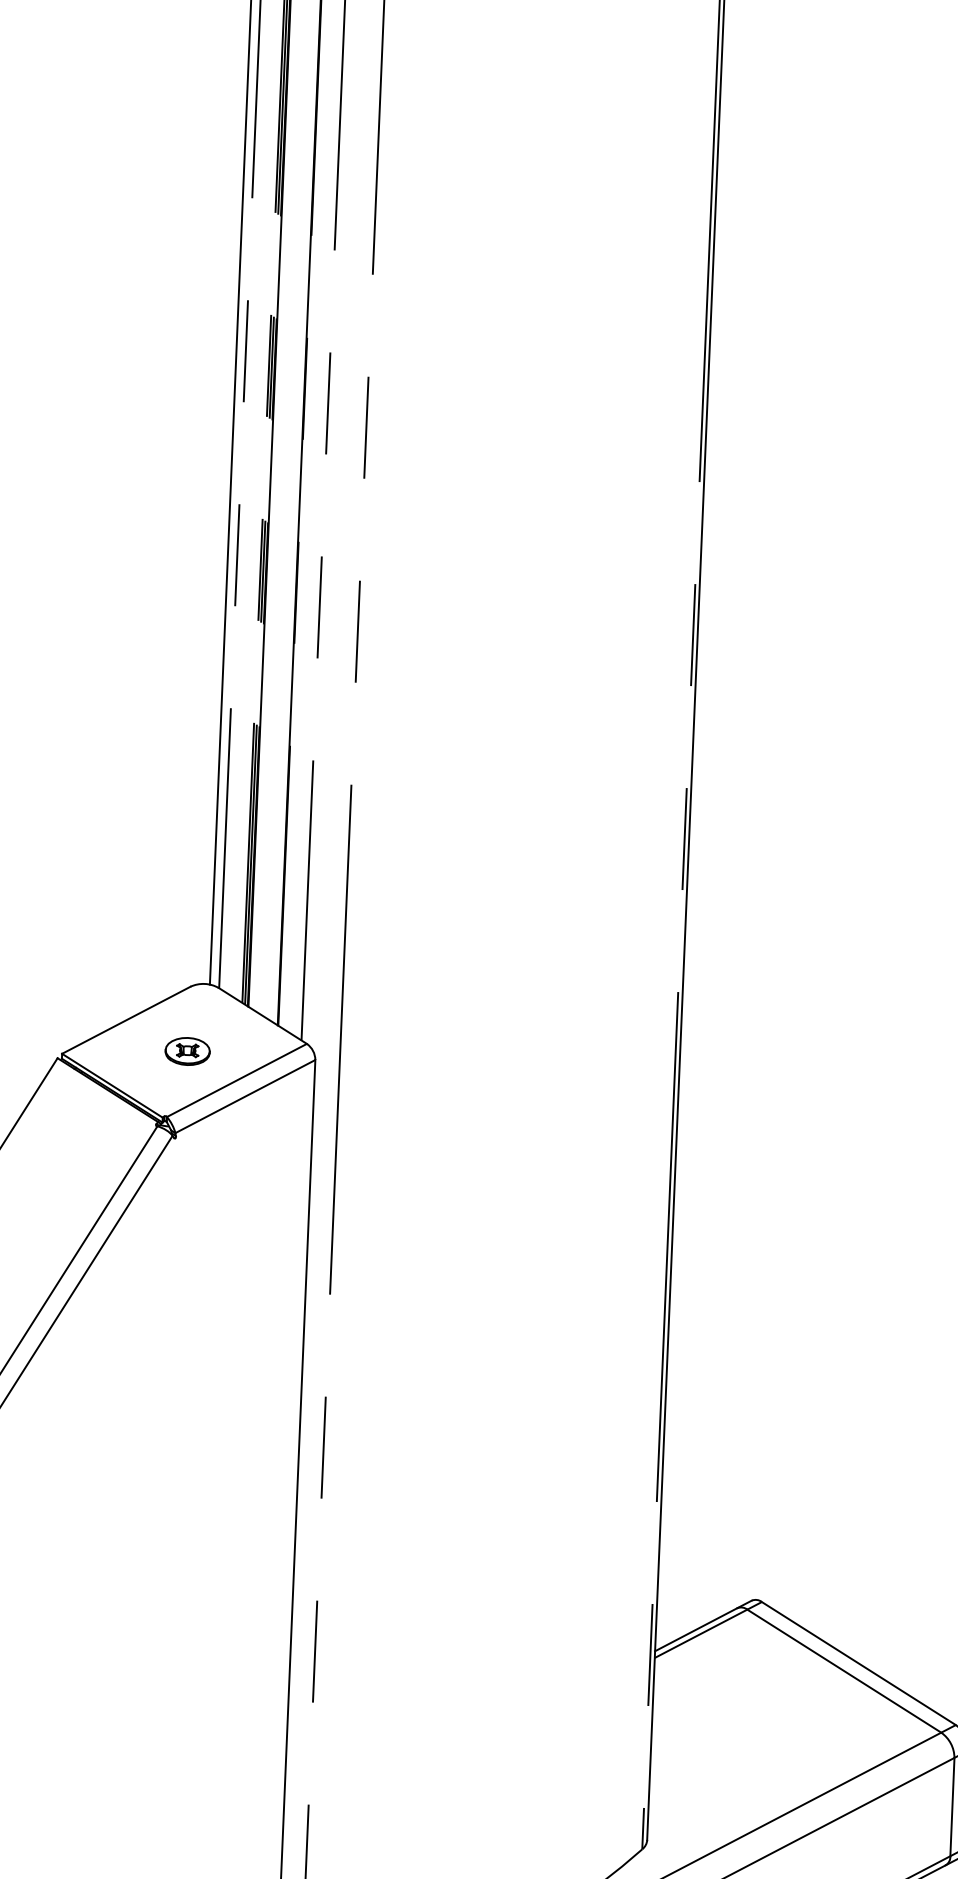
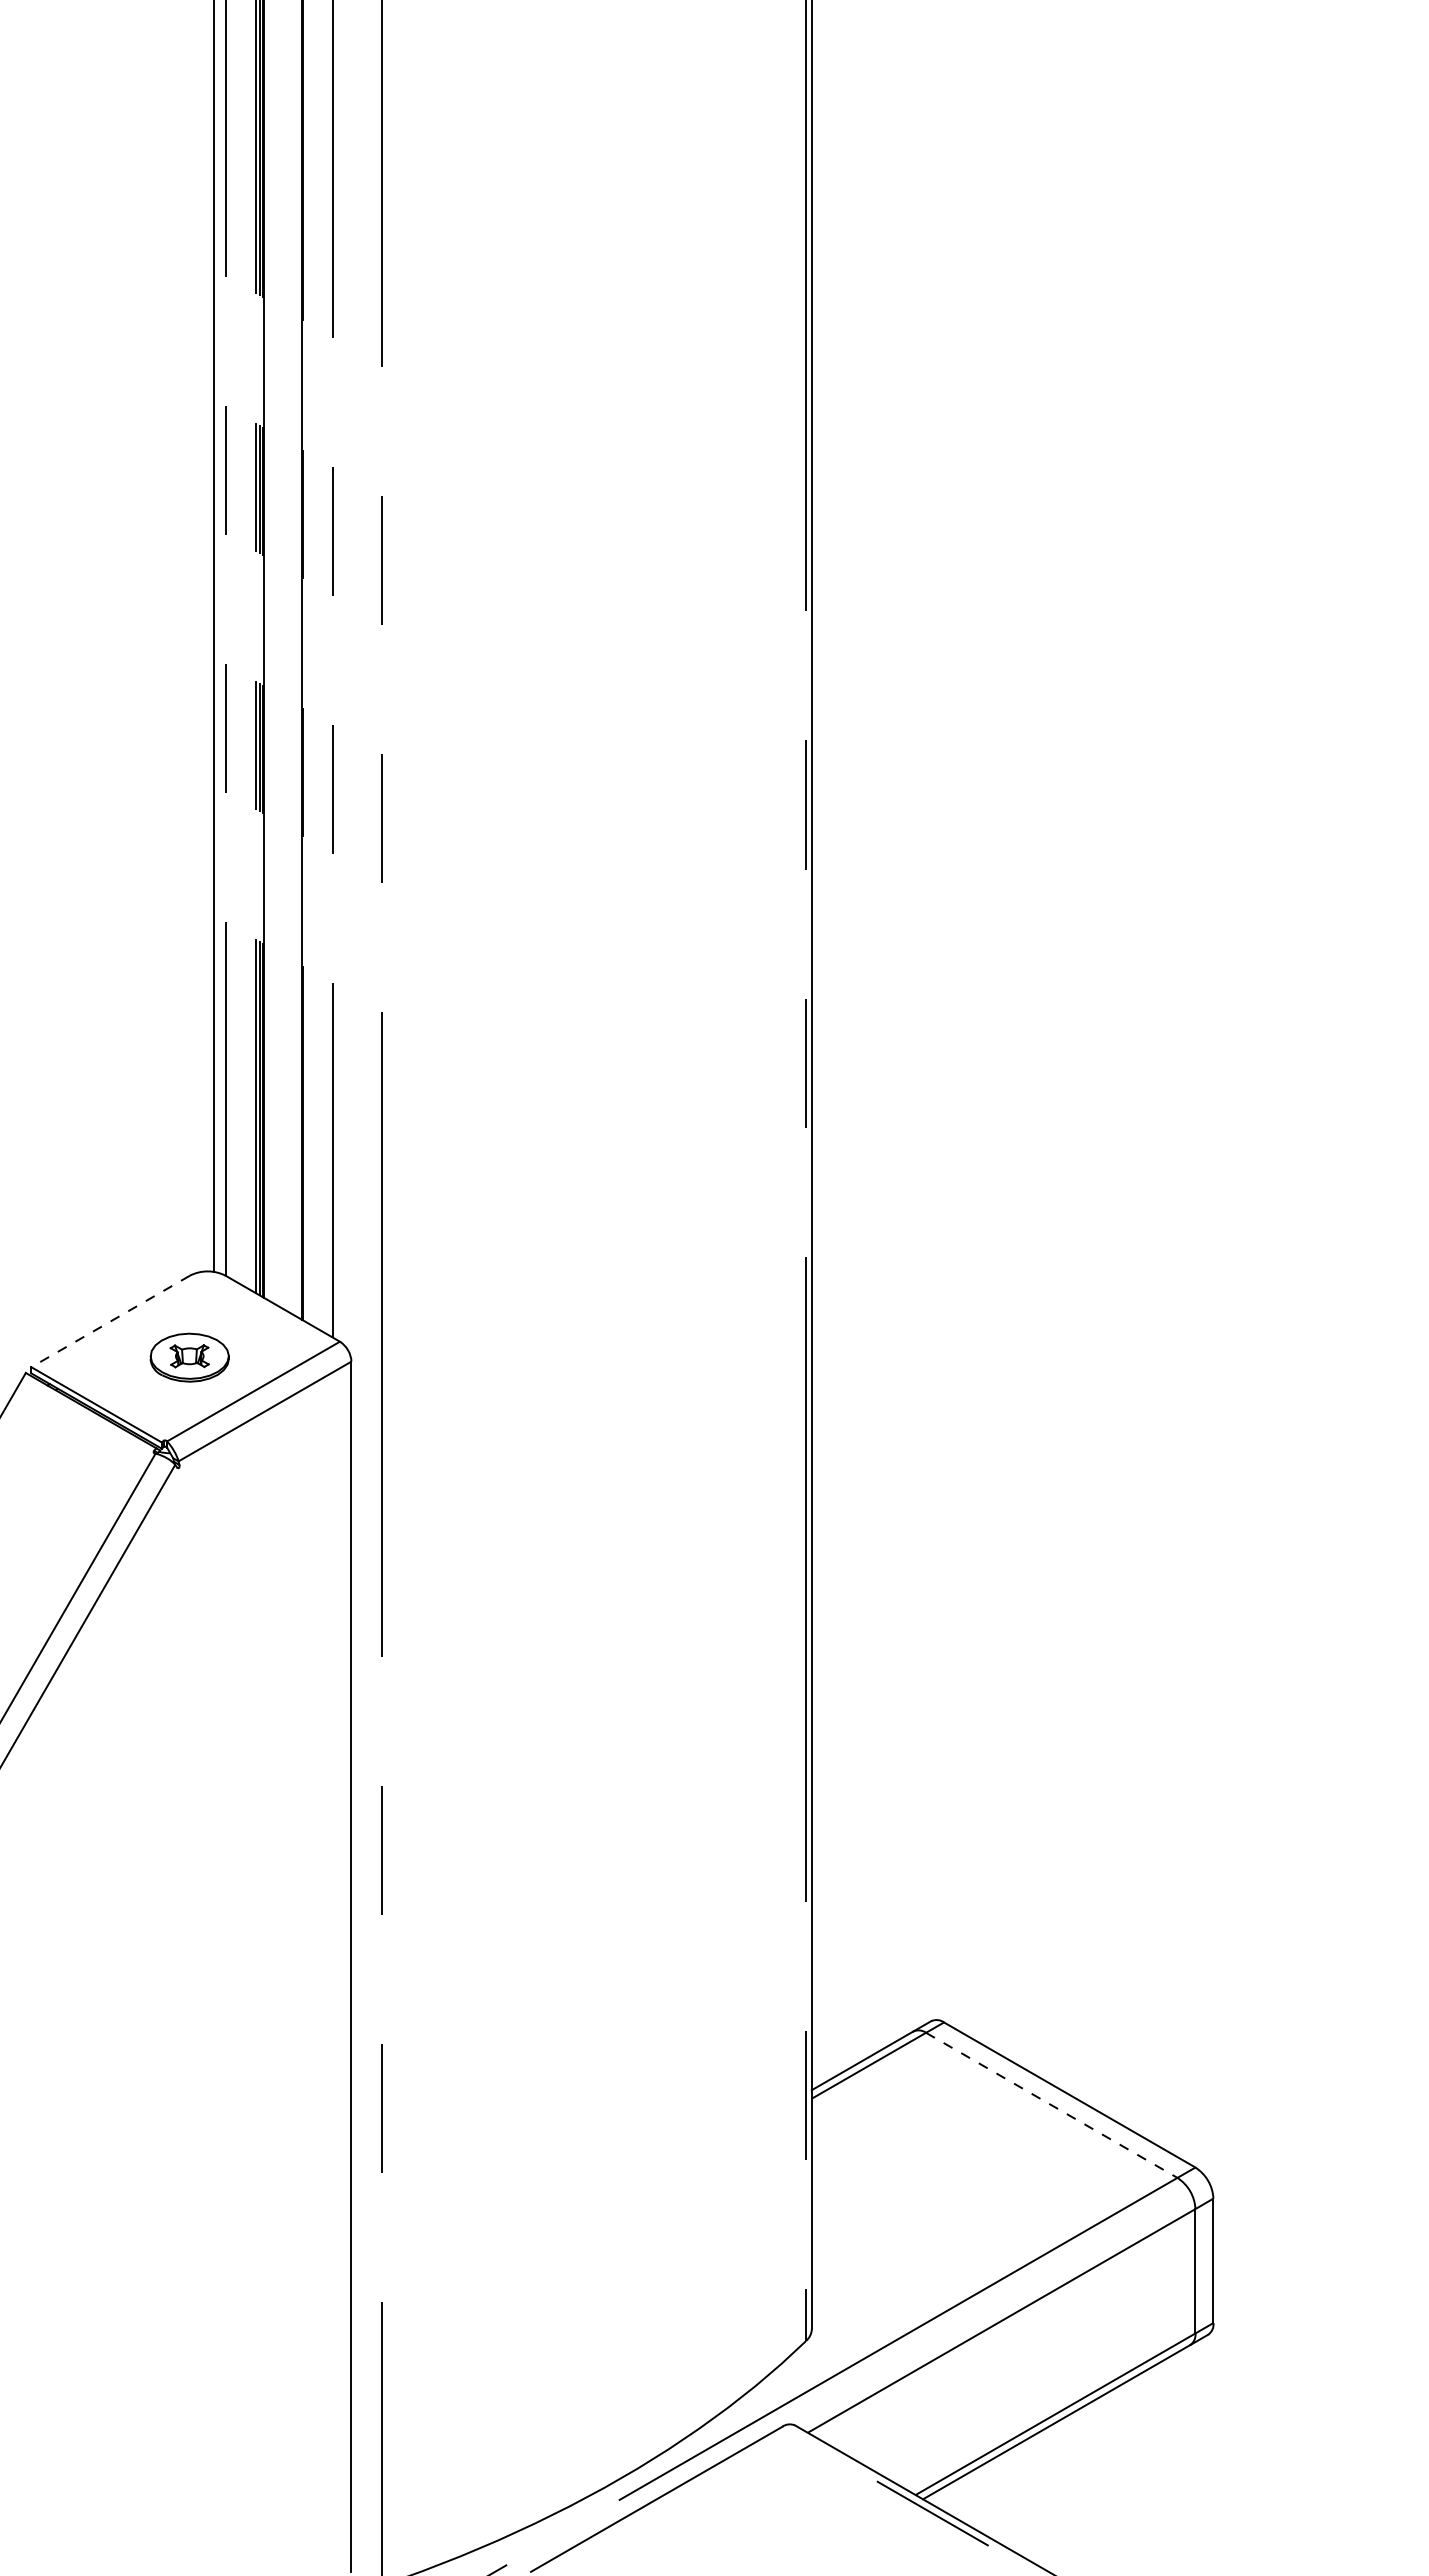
line: (126, 1020) -> (110, 1321), solid -> dashed
part: (187, 1051) -> (189, 1357), size x1.4
line: (844, 1671) -> (1052, 2105), solid -> dashed

